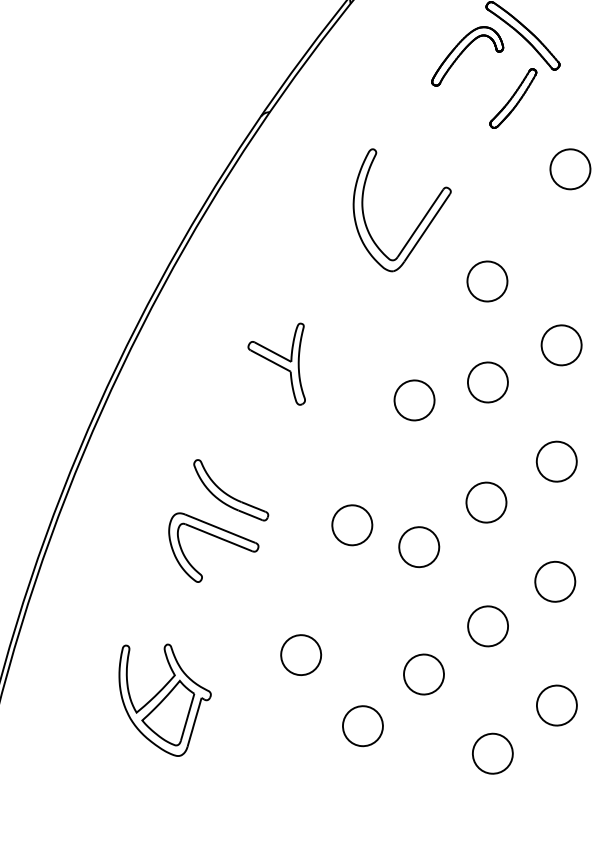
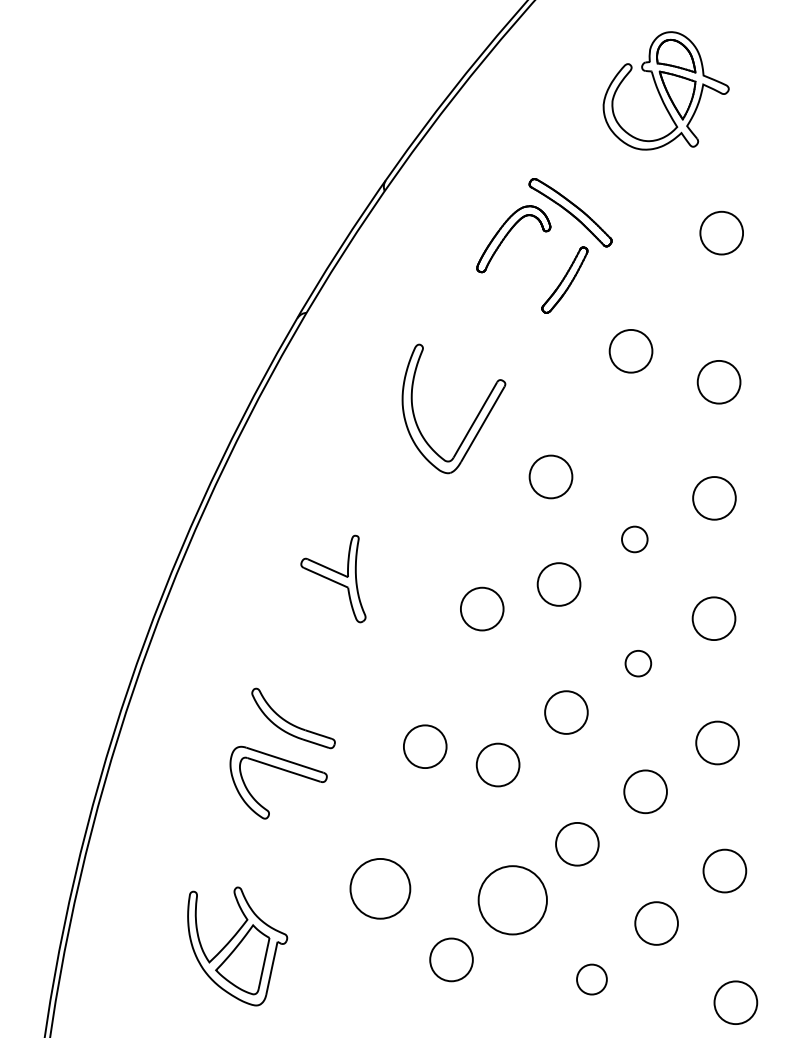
circle: (561, 345) -> (634, 539), size x0.6
circle: (556, 461) -> (638, 663), size x0.6
circle: (301, 654) -> (380, 888), size x1.4
circle: (423, 674) -> (512, 900), size x1.6
circle: (492, 753) -> (591, 979), size x0.7

